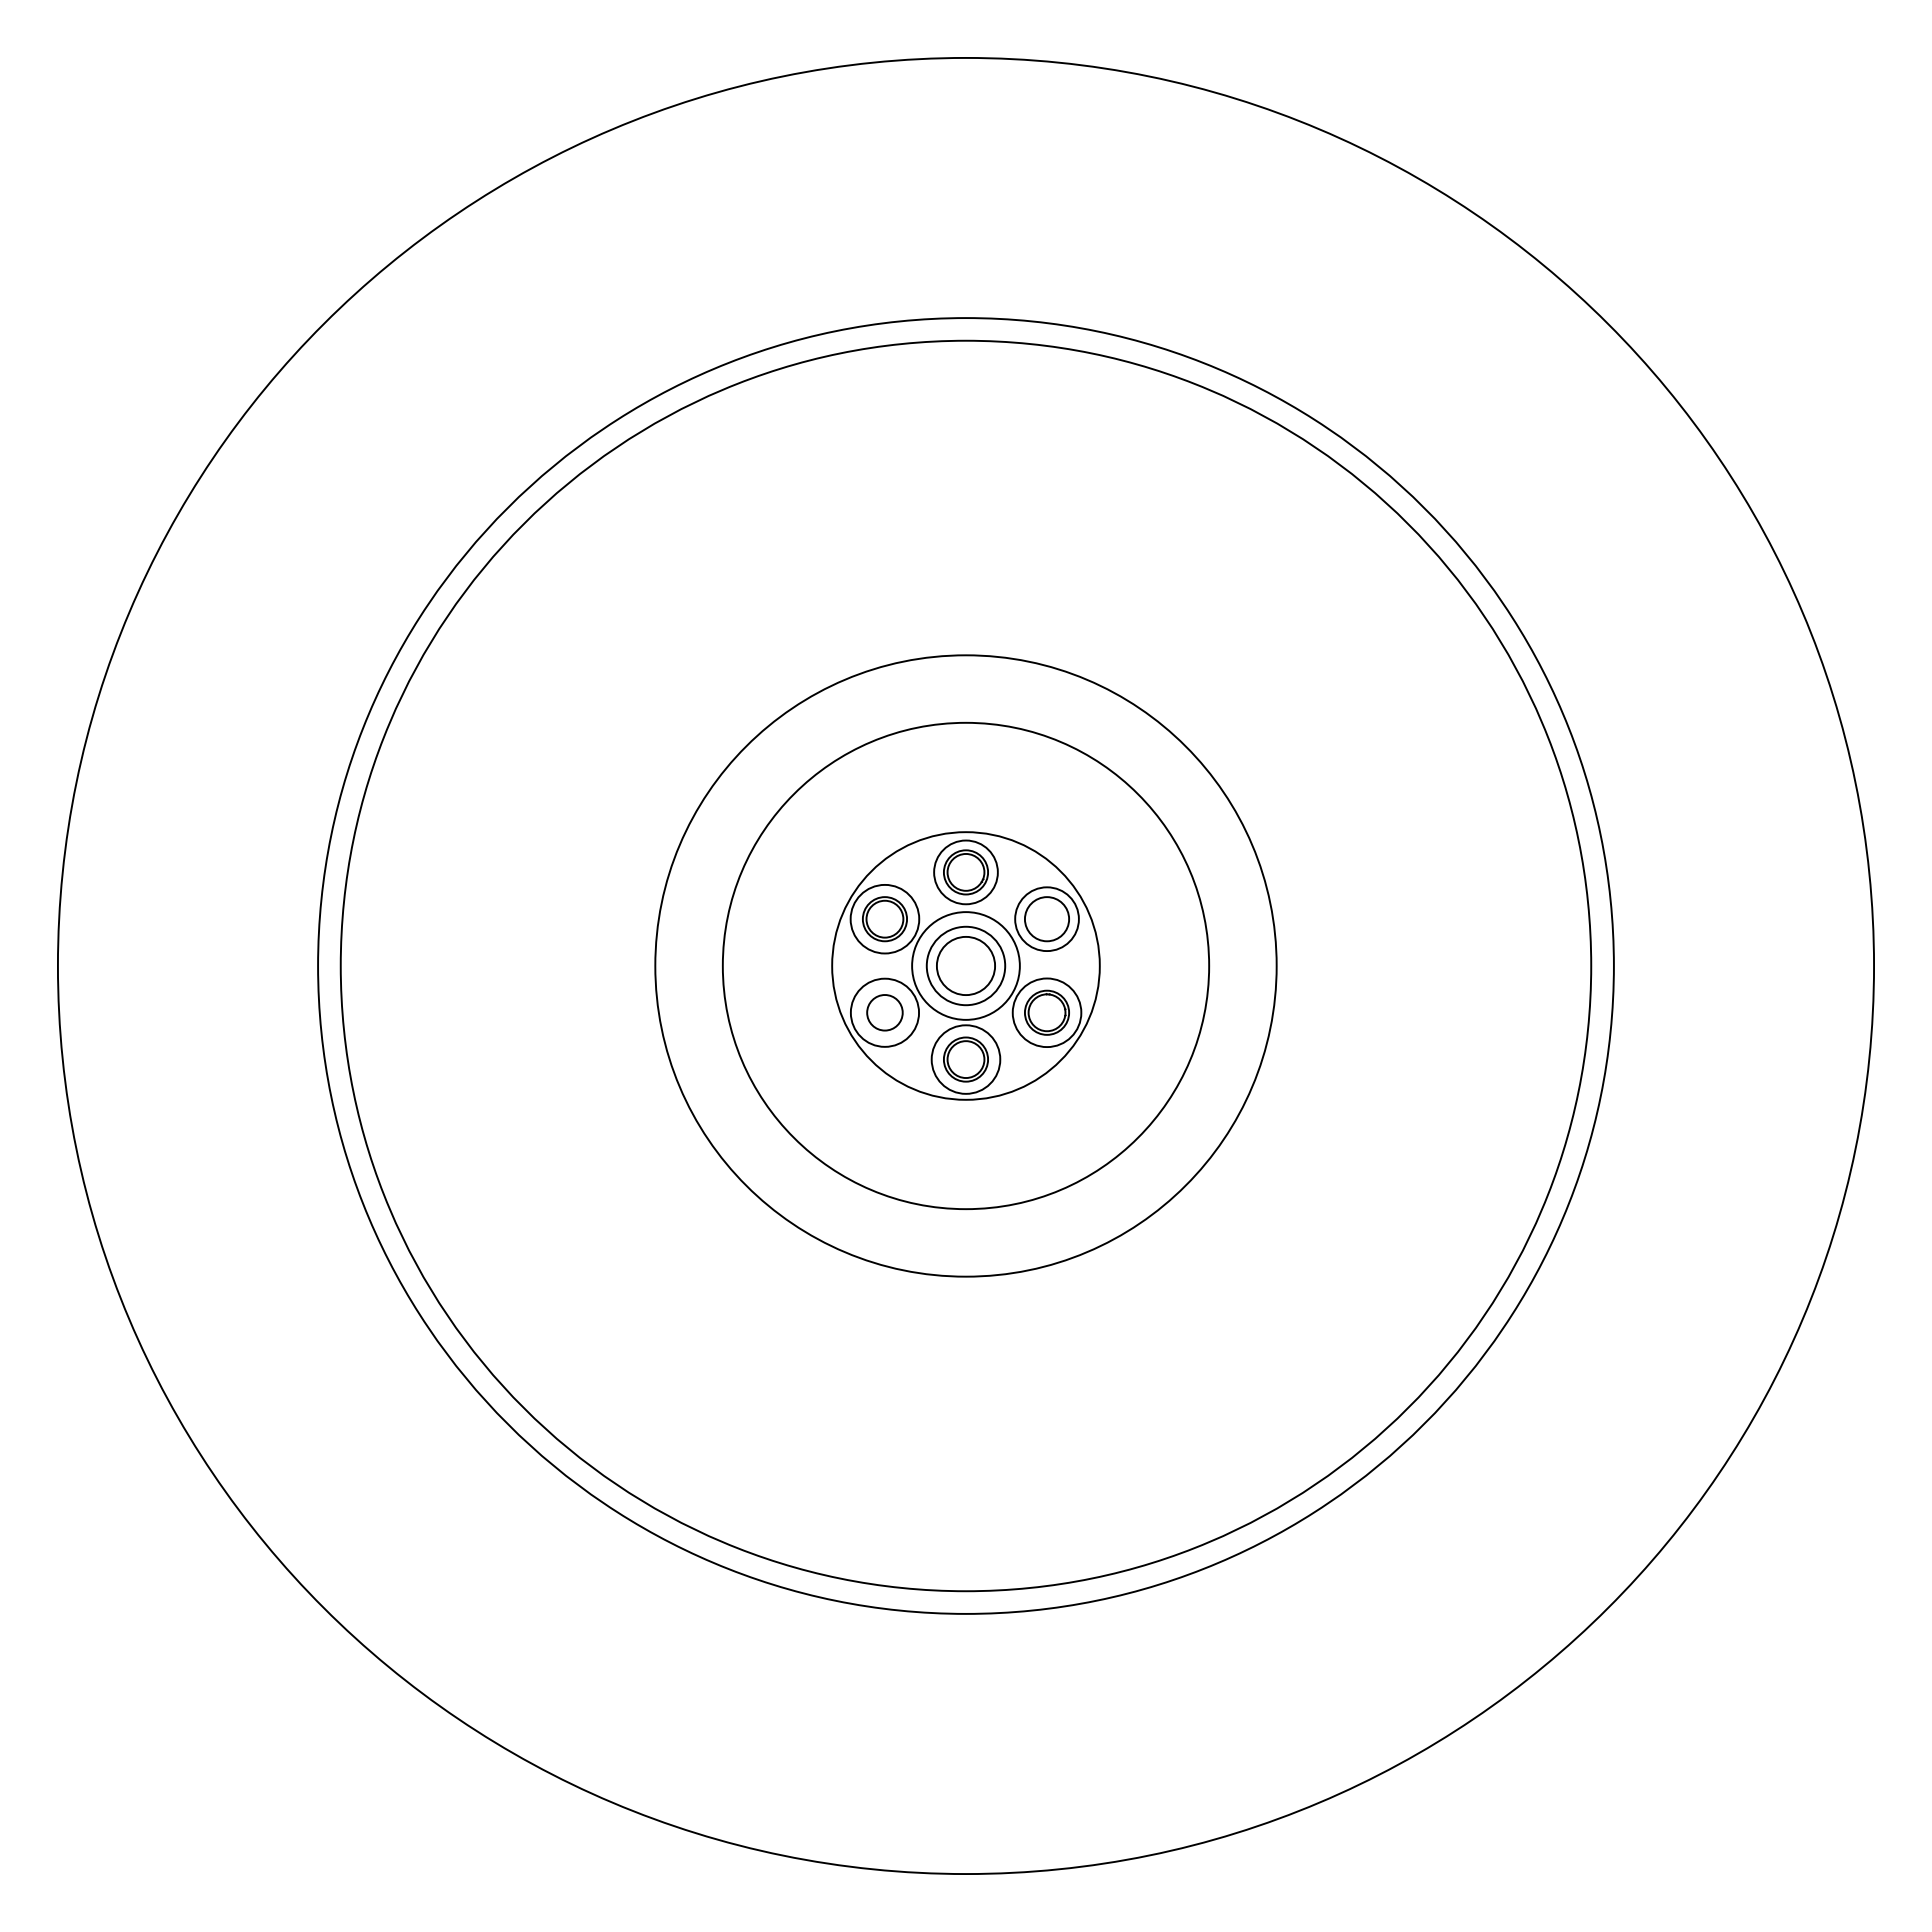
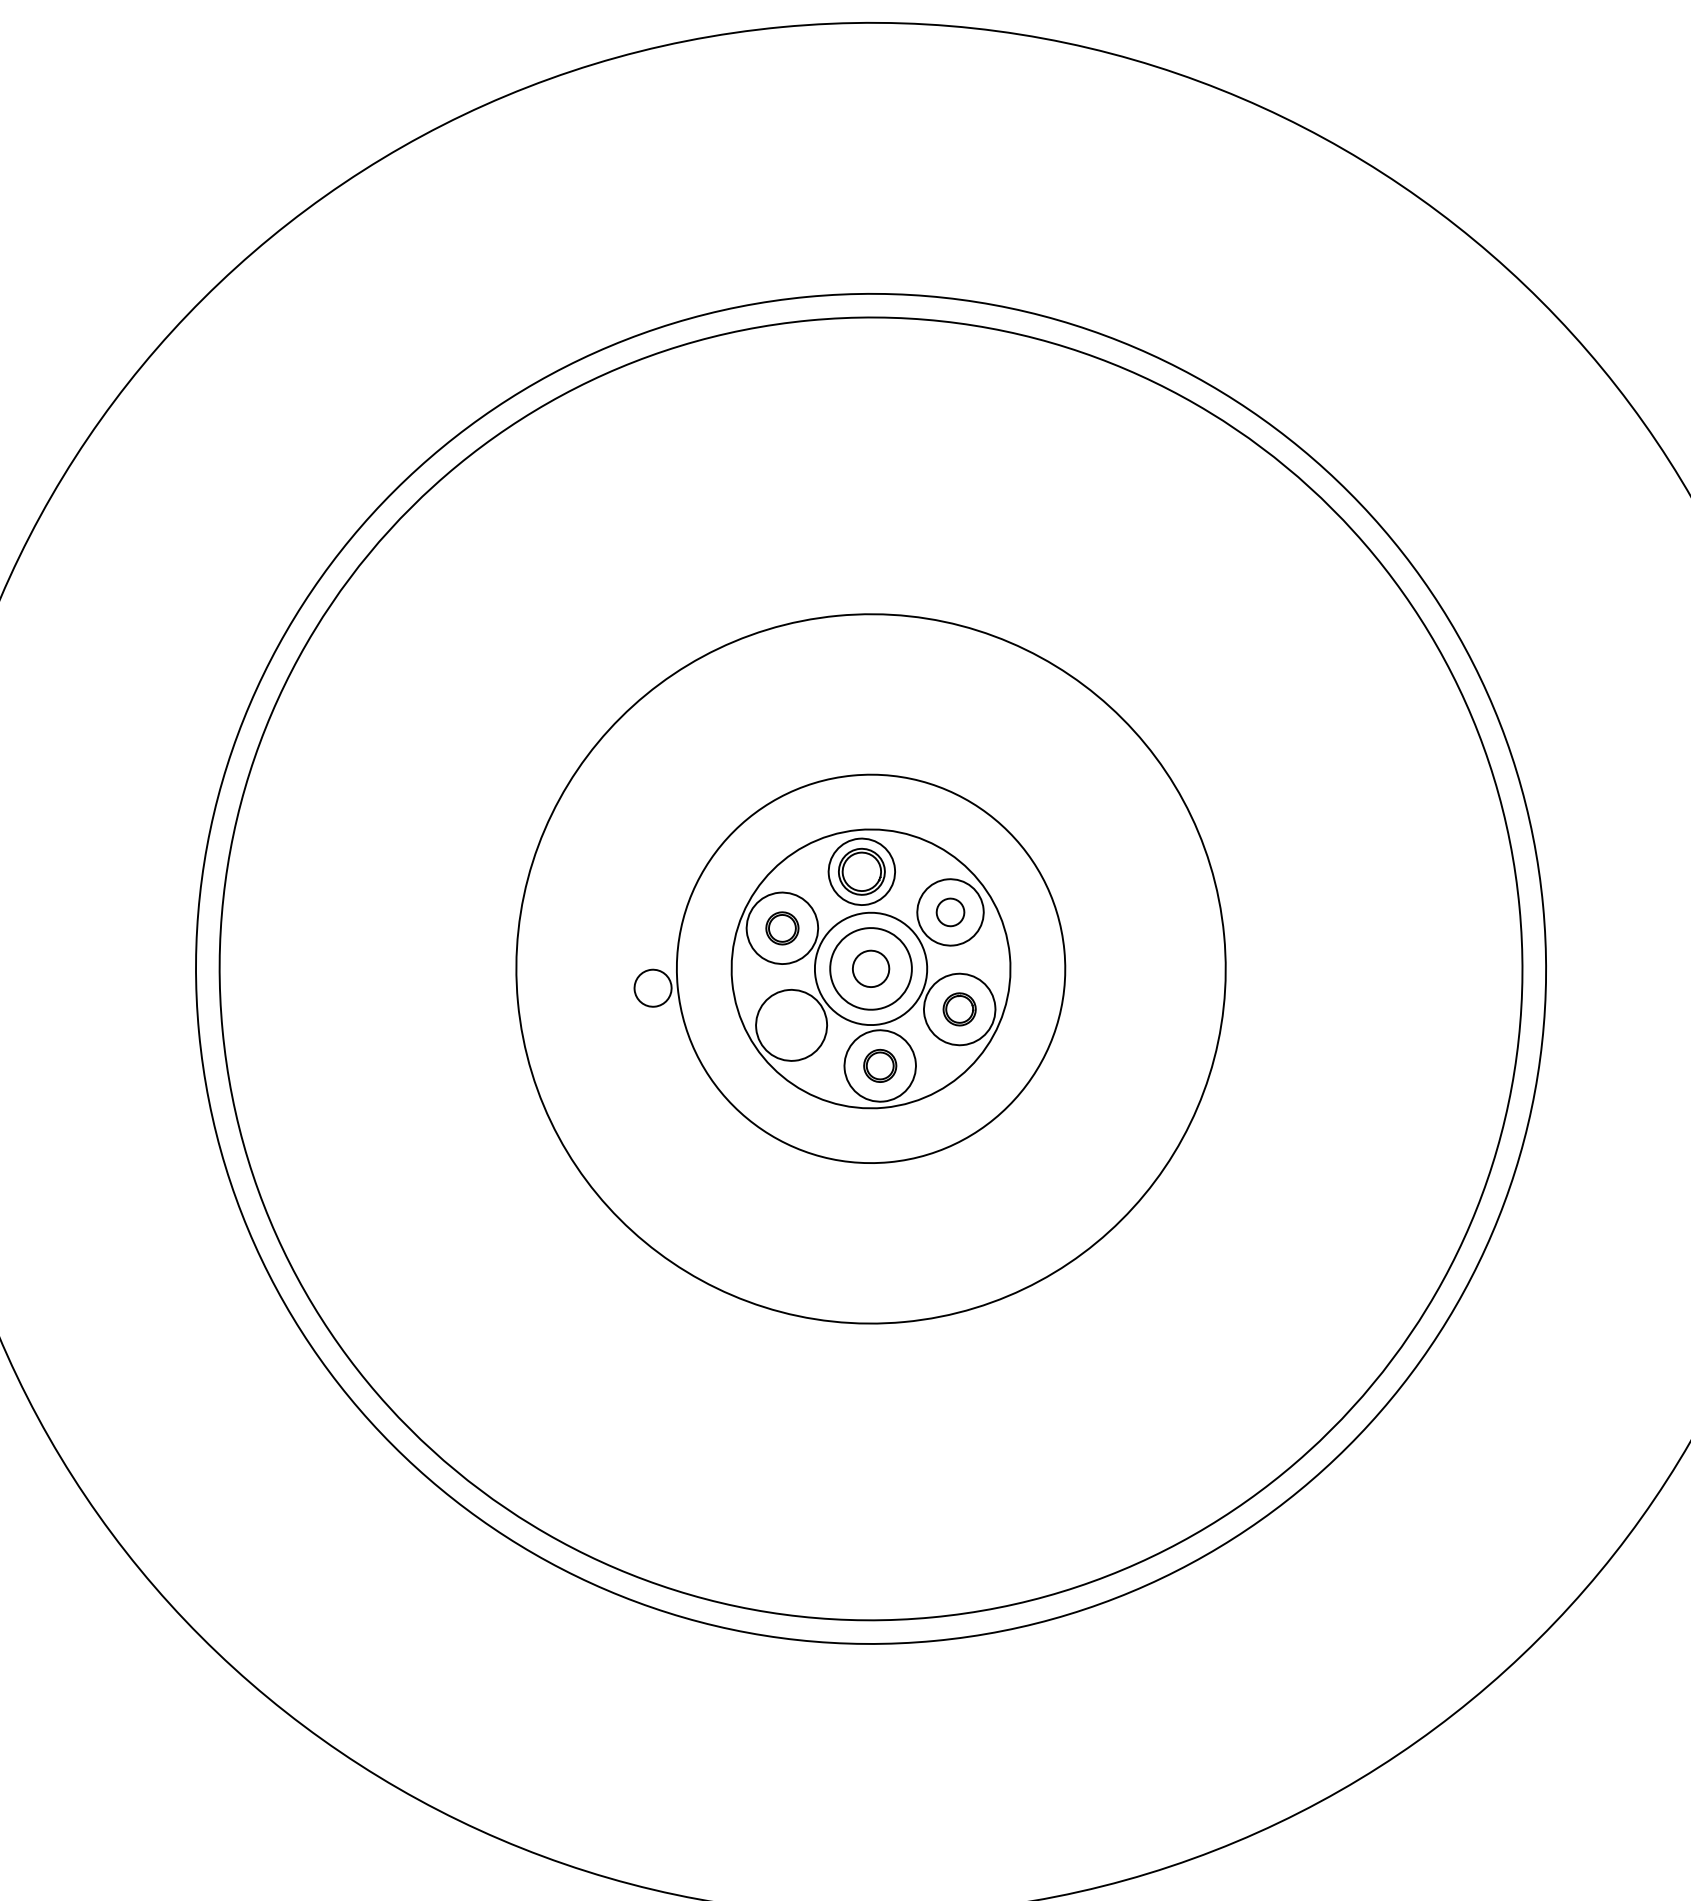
part: (884, 919) -> (781, 928), size x0.7
circle: (1046, 919) -> (950, 912), size x0.6
circle: (965, 965) -> (870, 968), size x0.6
circle: (965, 965) -> (870, 968), size x0.6
circle: (965, 965) -> (870, 968), size x1.4
circle: (884, 1012) -> (652, 987), moved
part: (1046, 1012) -> (959, 1009), size x0.7
part: (965, 1059) -> (879, 1065), size x0.7

